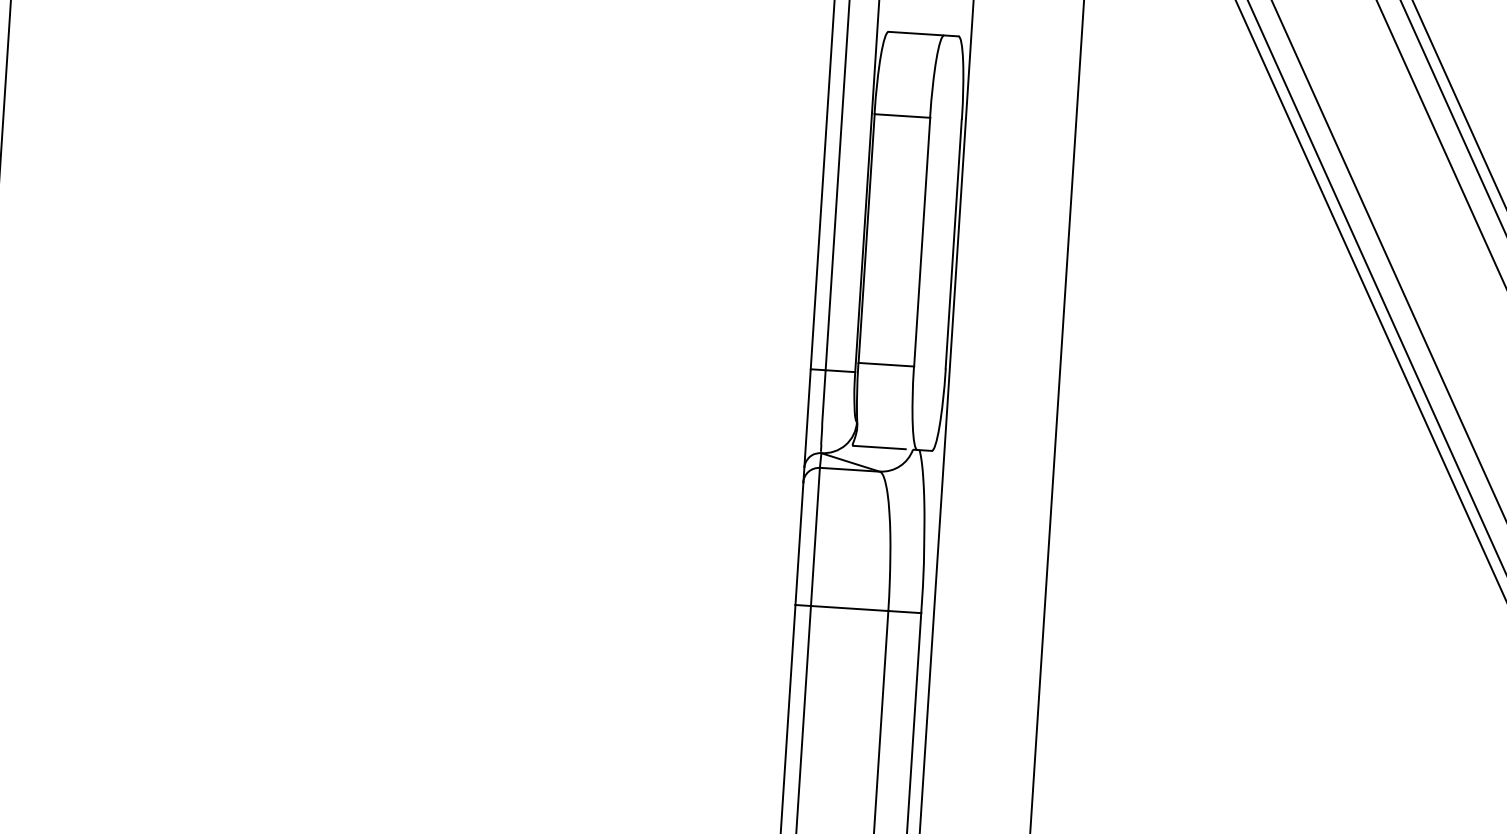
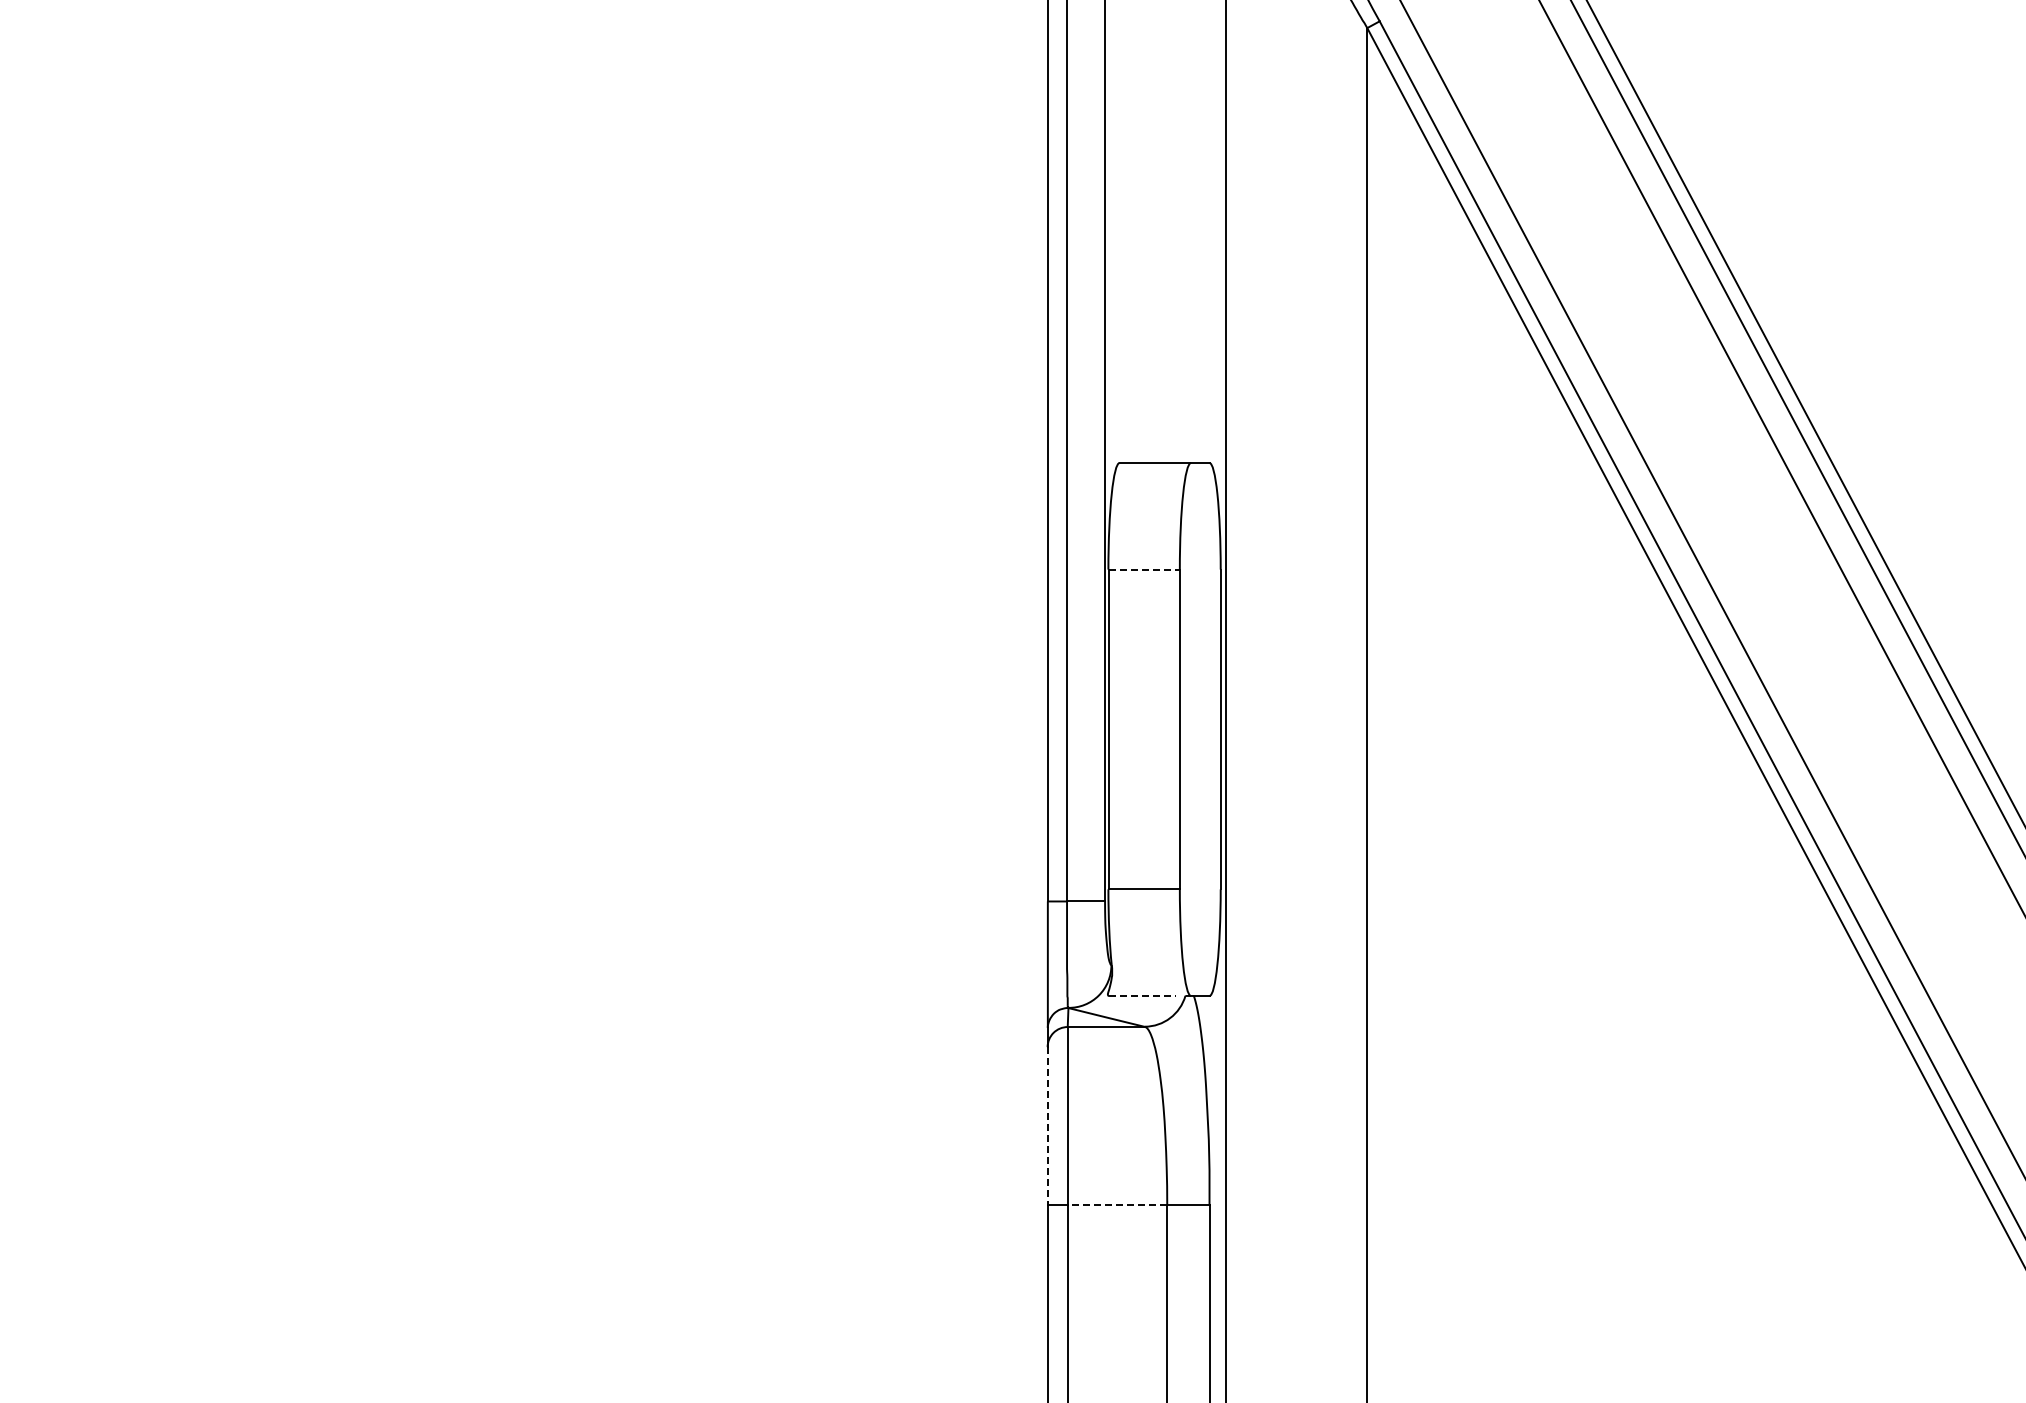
line: (902, 115) -> (1144, 569), solid -> dashed
line: (879, 447) -> (1142, 995), solid -> dashed
line: (799, 543) -> (1047, 1125), solid -> dashed
line: (849, 608) -> (1117, 1204), solid -> dashed

